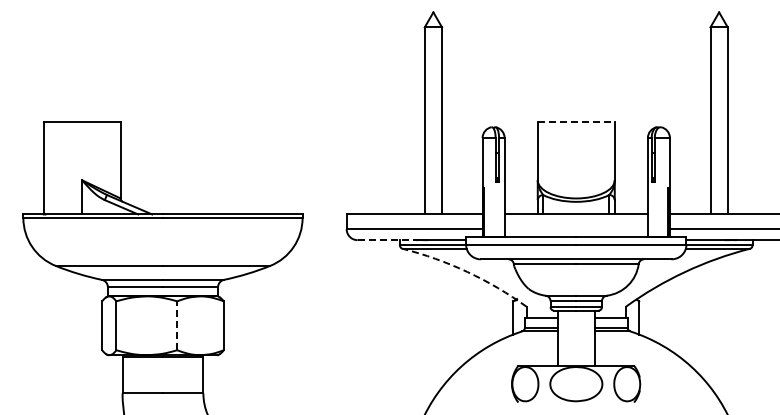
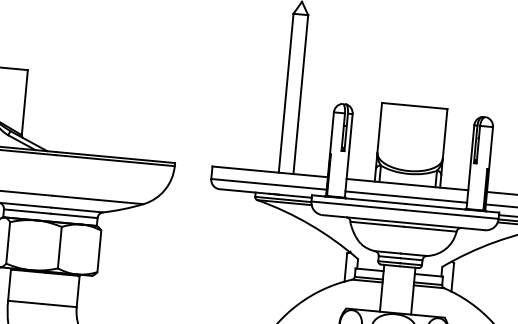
line: (576, 121) -> (414, 105), dashed -> solid
line: (575, 229) -> (405, 197), added
line: (387, 240) -> (245, 191), dashed -> solid
arc: (467, 271) -> (310, 224), dashed -> solid
line: (177, 325) -> (60, 247), dashed -> solid

